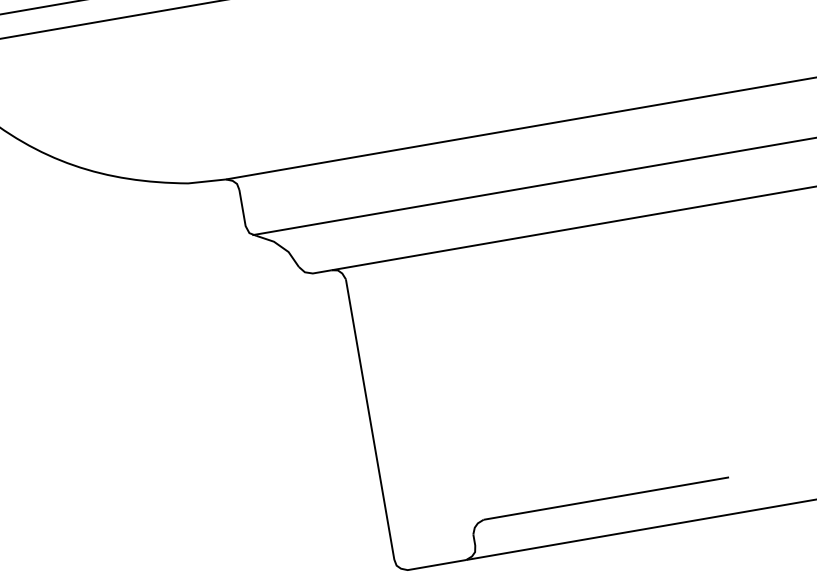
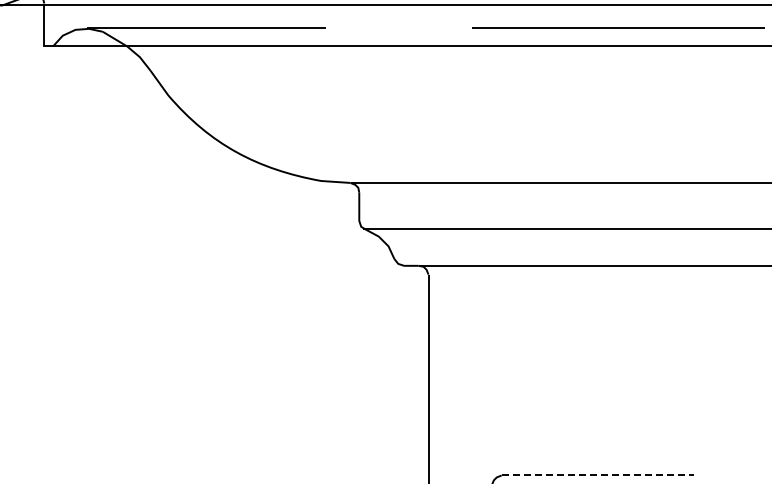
line: (607, 498) -> (598, 475), solid -> dashed

